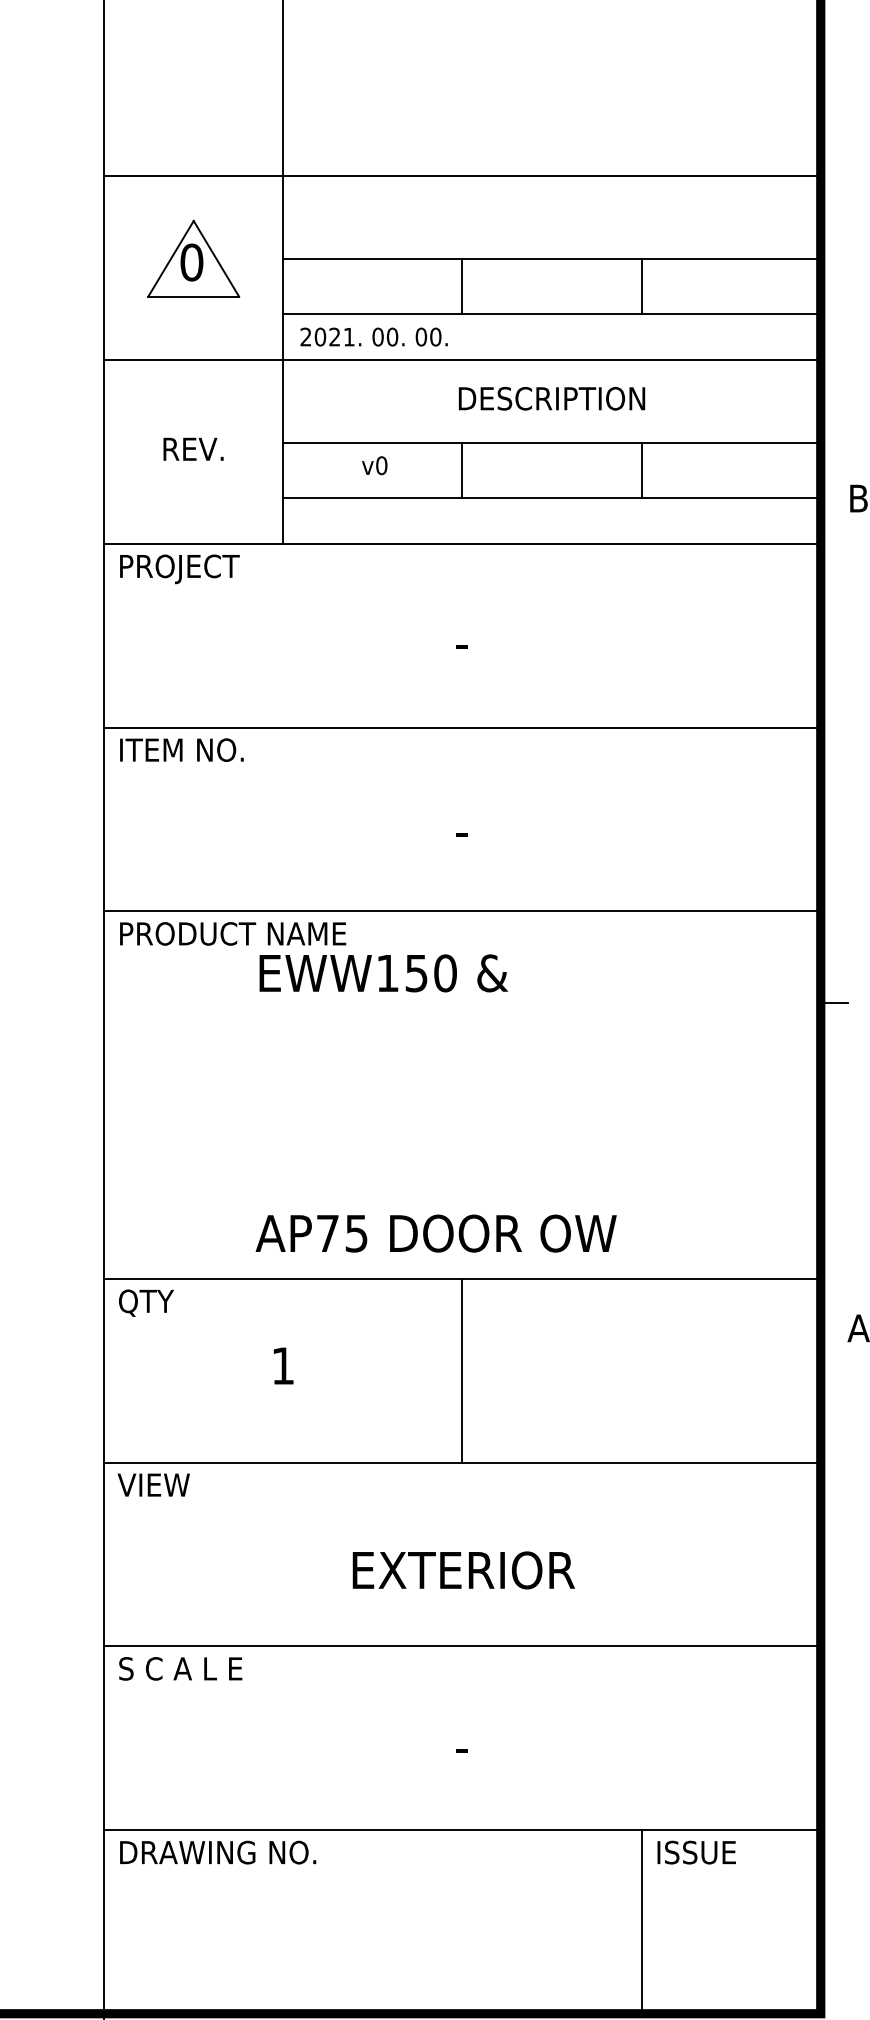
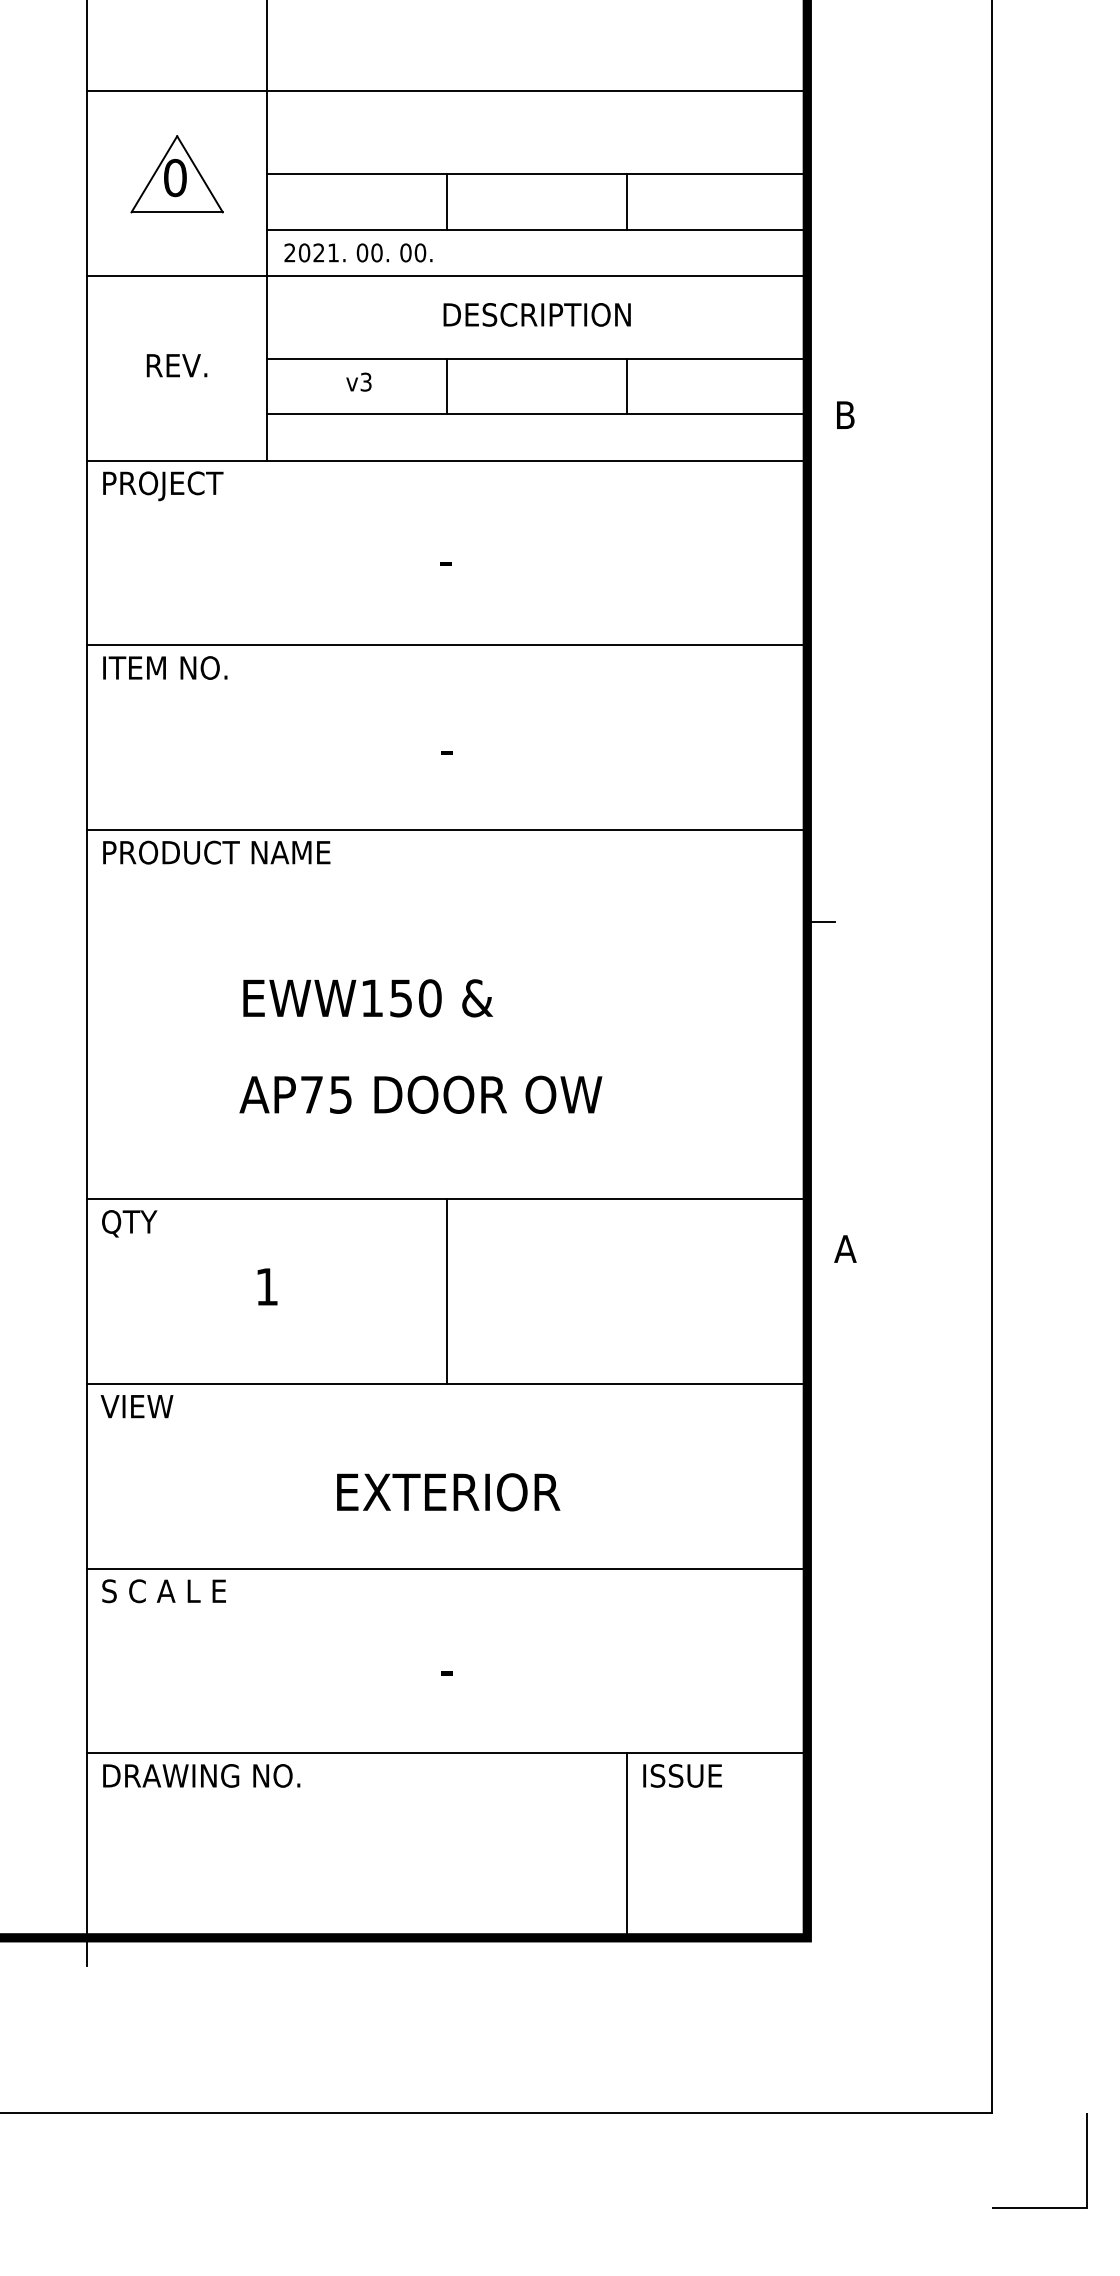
text: (381, 465) -> (365, 381), v0 -> v3
text: (384, 973) -> (368, 998), moved
text: (435, 1233) -> (420, 1094), moved

